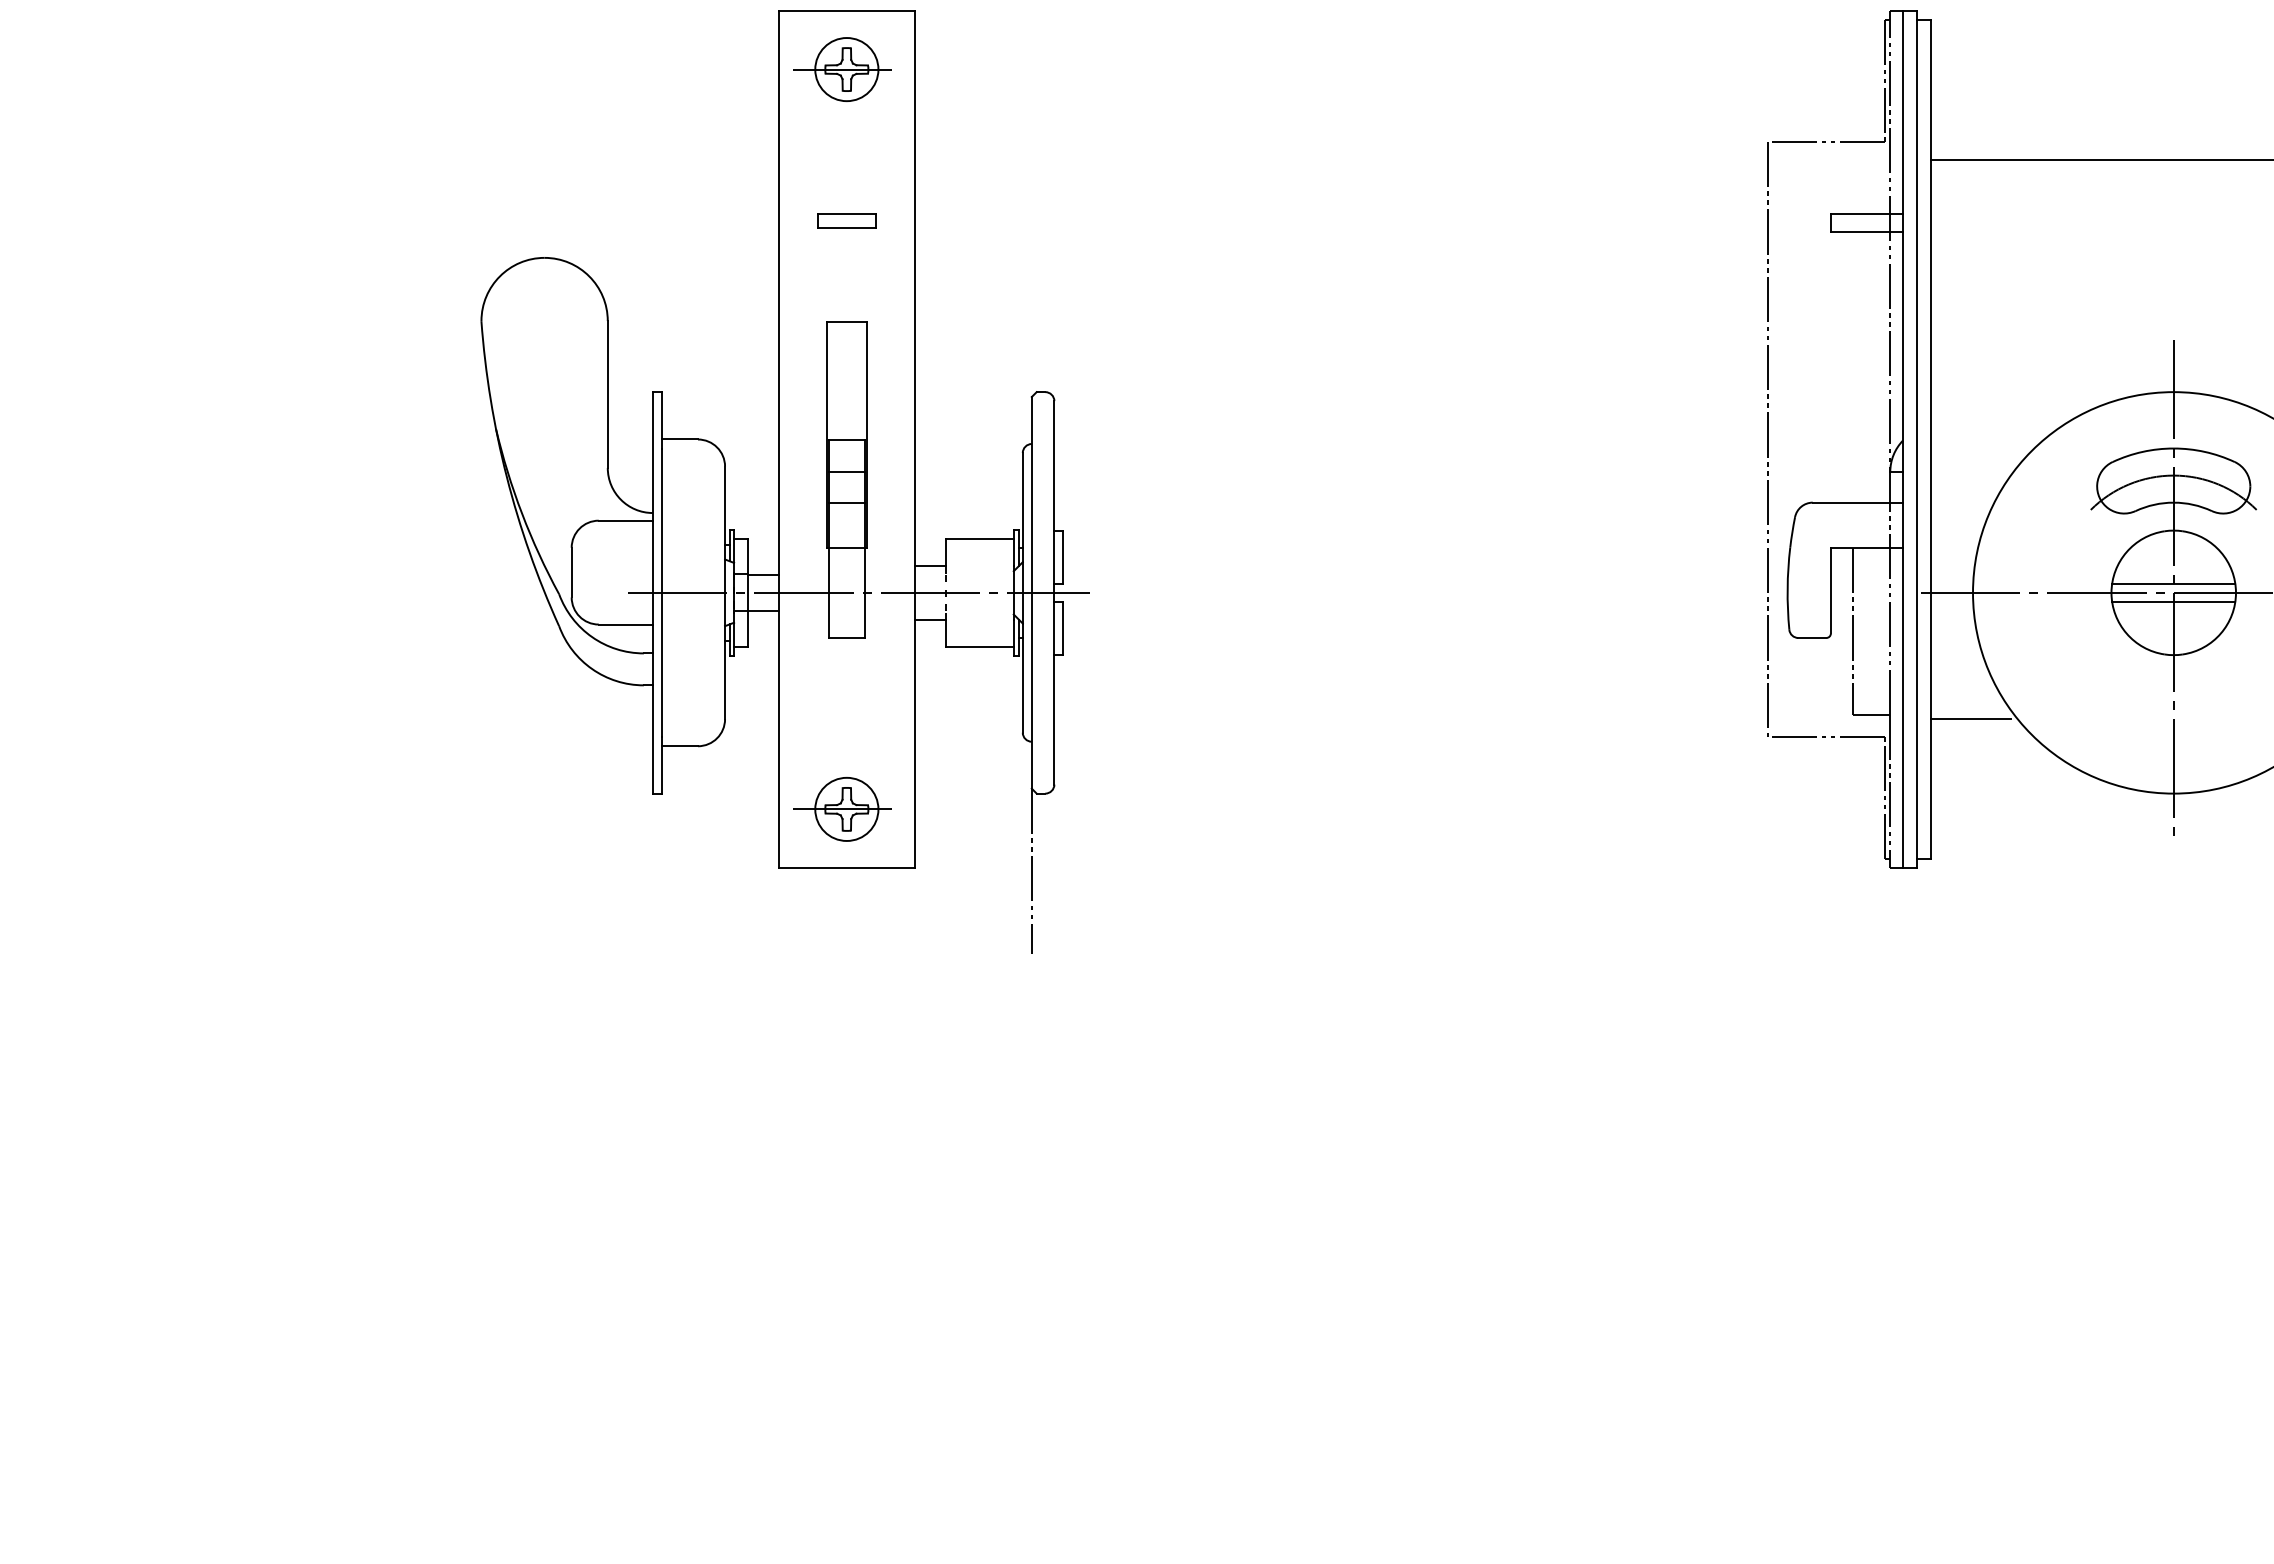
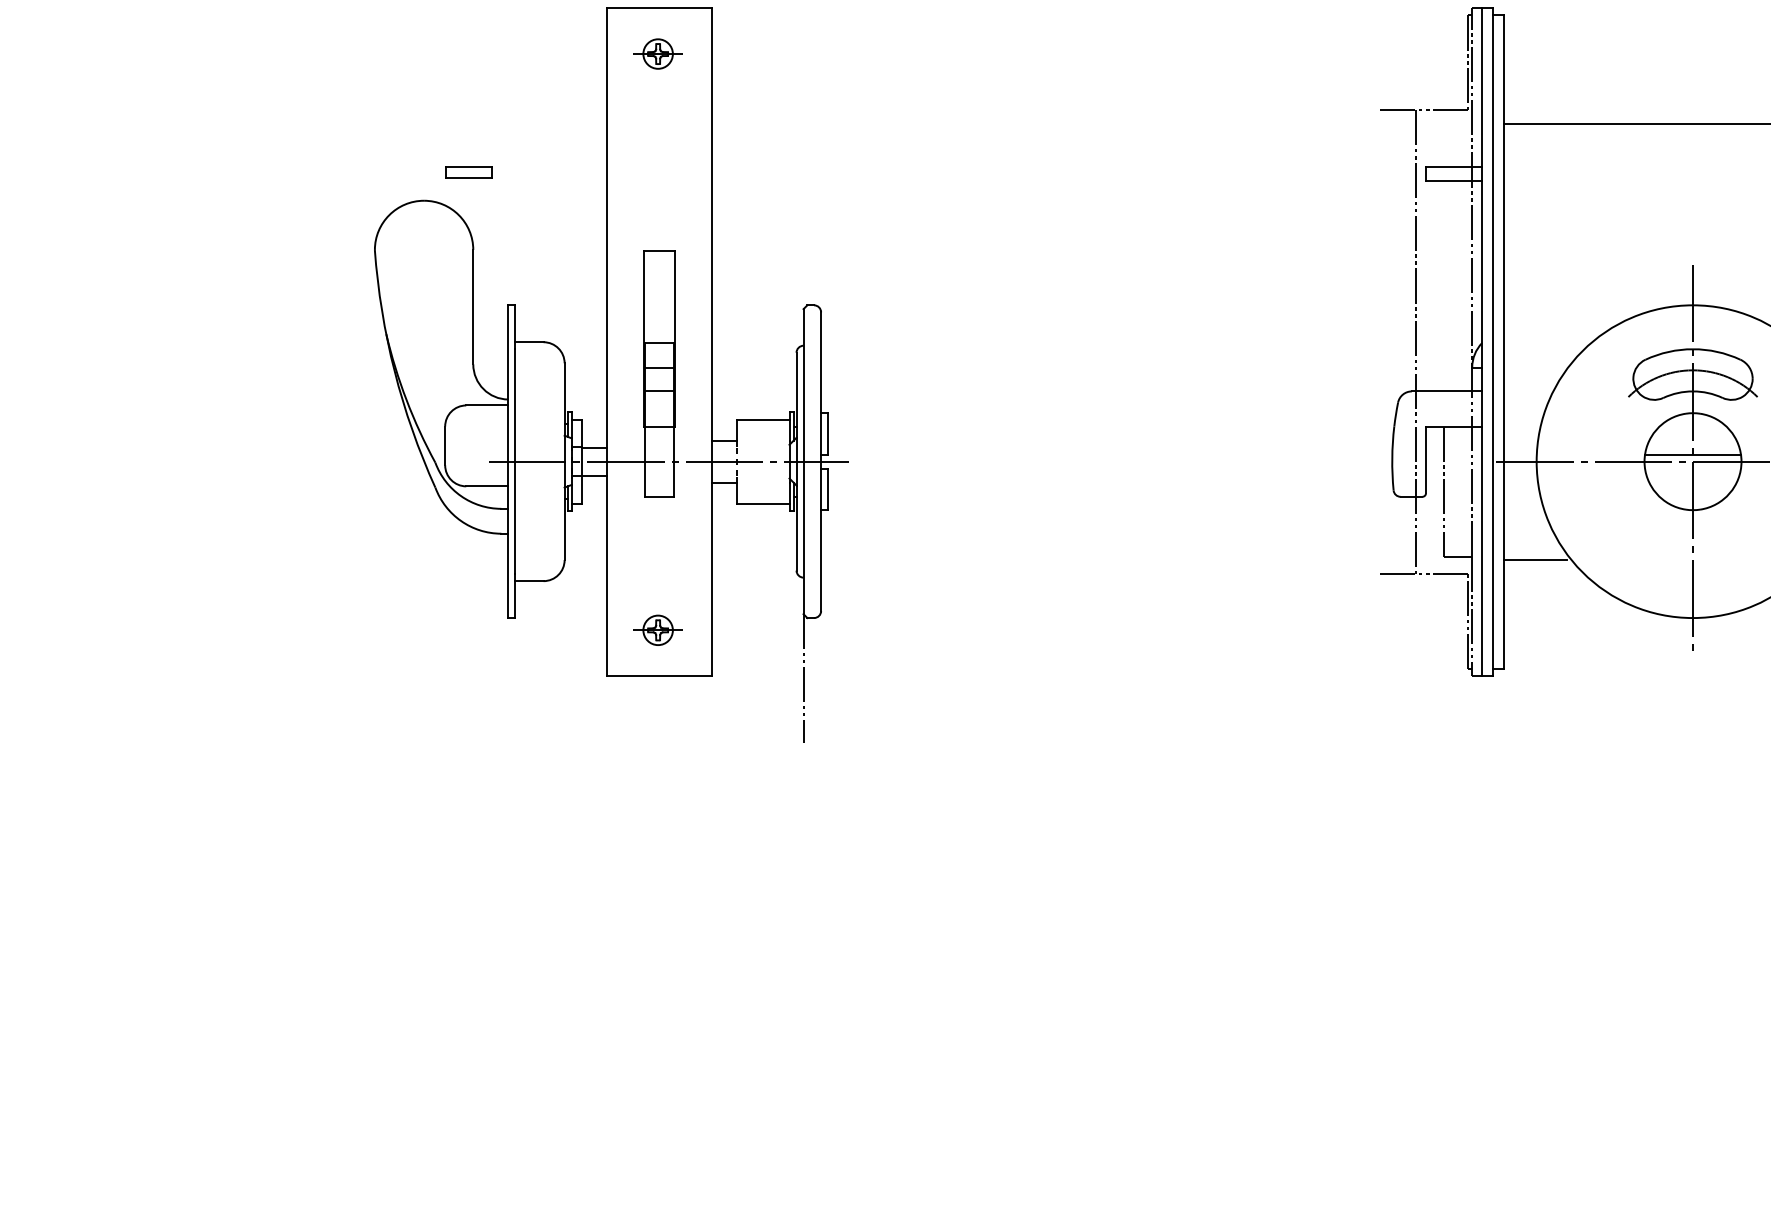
part: (842, 69) -> (656, 54), size x0.6
part: (846, 220) -> (468, 171), moved
line: (1767, 439) -> (1415, 342), moved
line: (2173, 601) -> (1692, 468), removed
part: (842, 809) -> (656, 630), size x0.6

